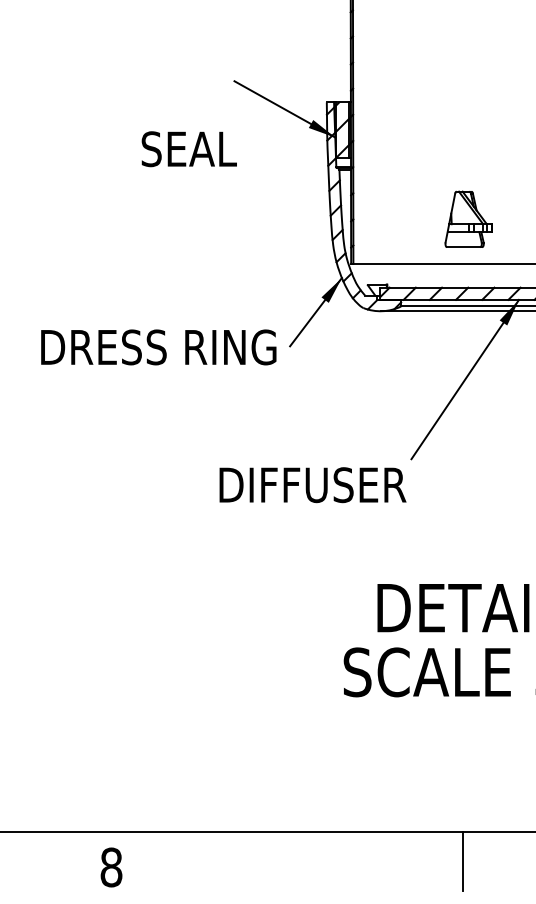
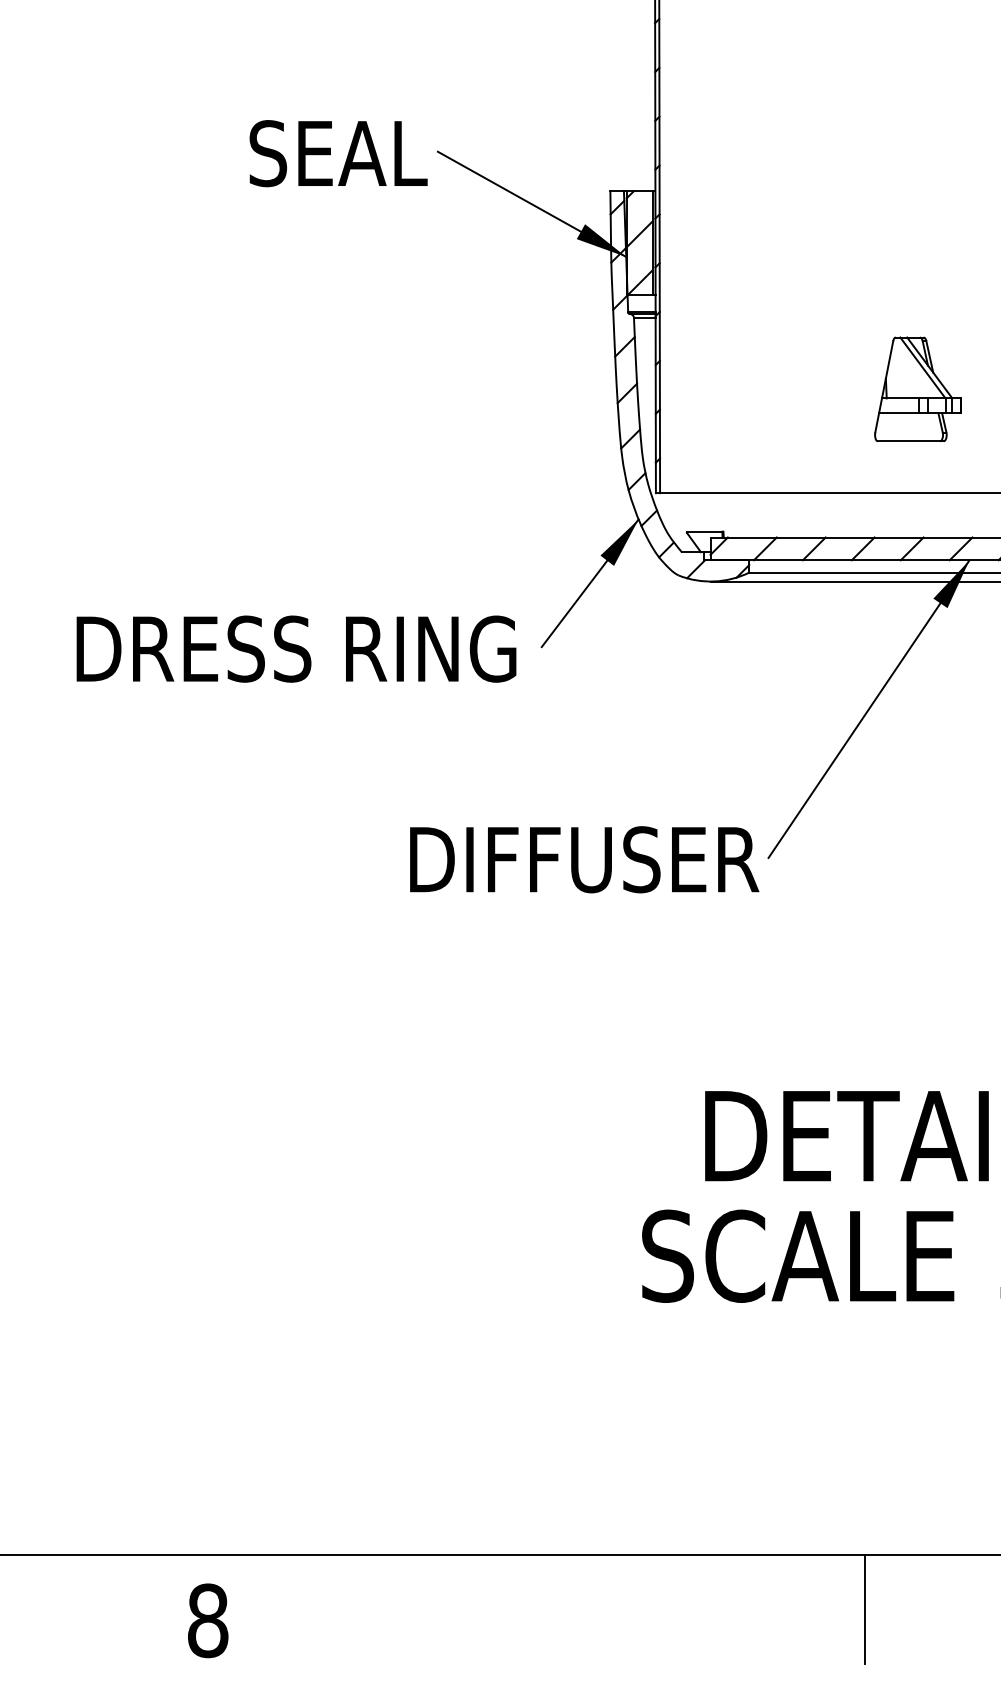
text: (188, 149) -> (337, 154), moved
part: (468, 218) -> (918, 387), moved
text: (312, 485) -> (583, 860), moved

